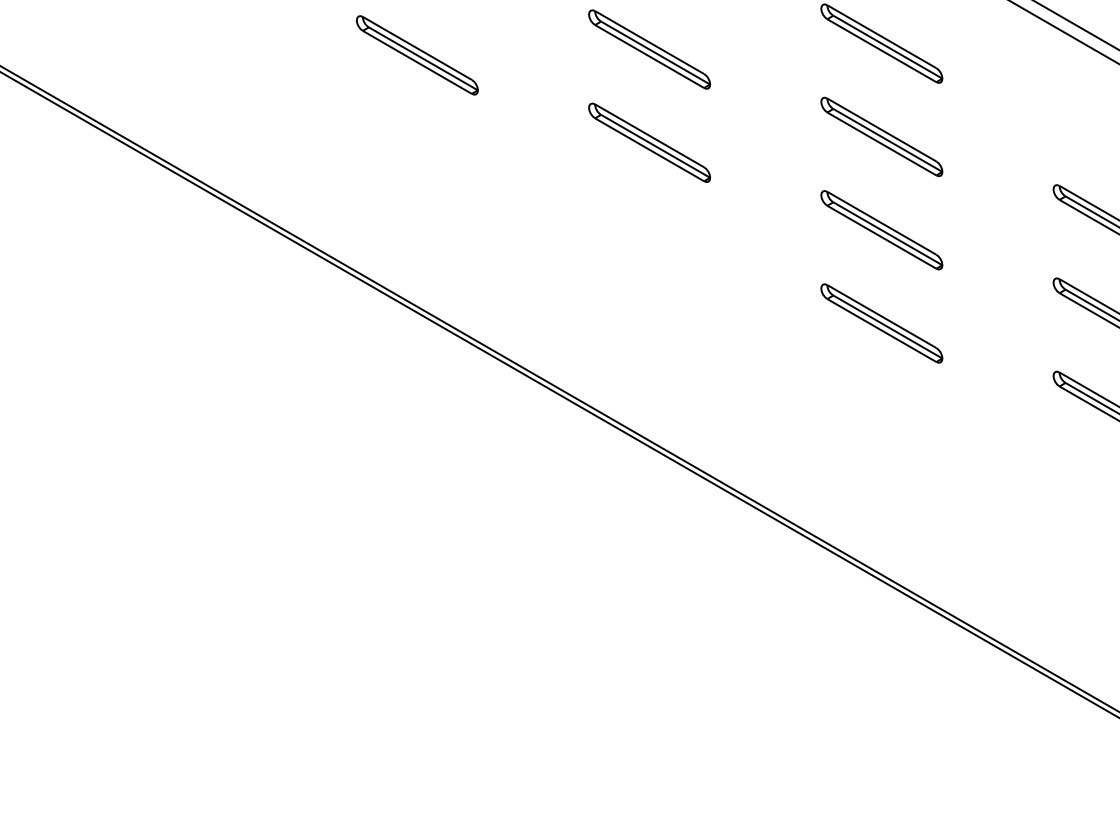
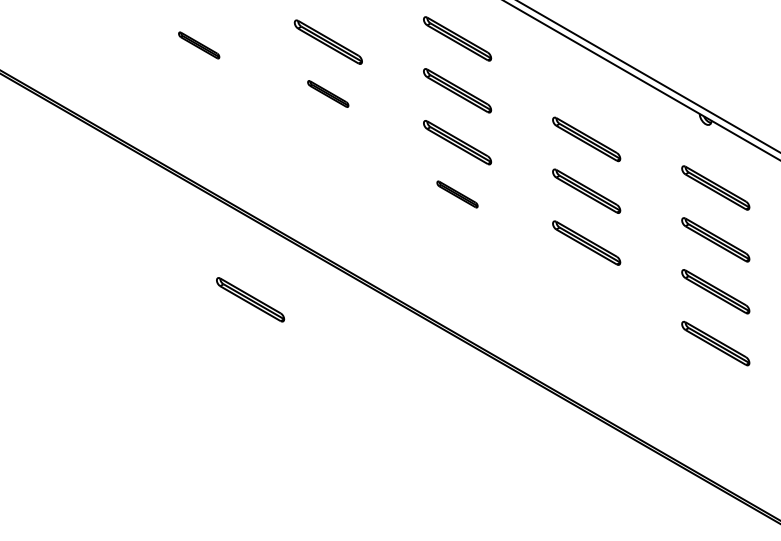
part: (415, 55) -> (198, 45), size x0.6
part: (647, 141) -> (327, 93), size x0.6
part: (881, 323) -> (457, 194), size x0.6
part: (509, 512) -> (250, 299), added

